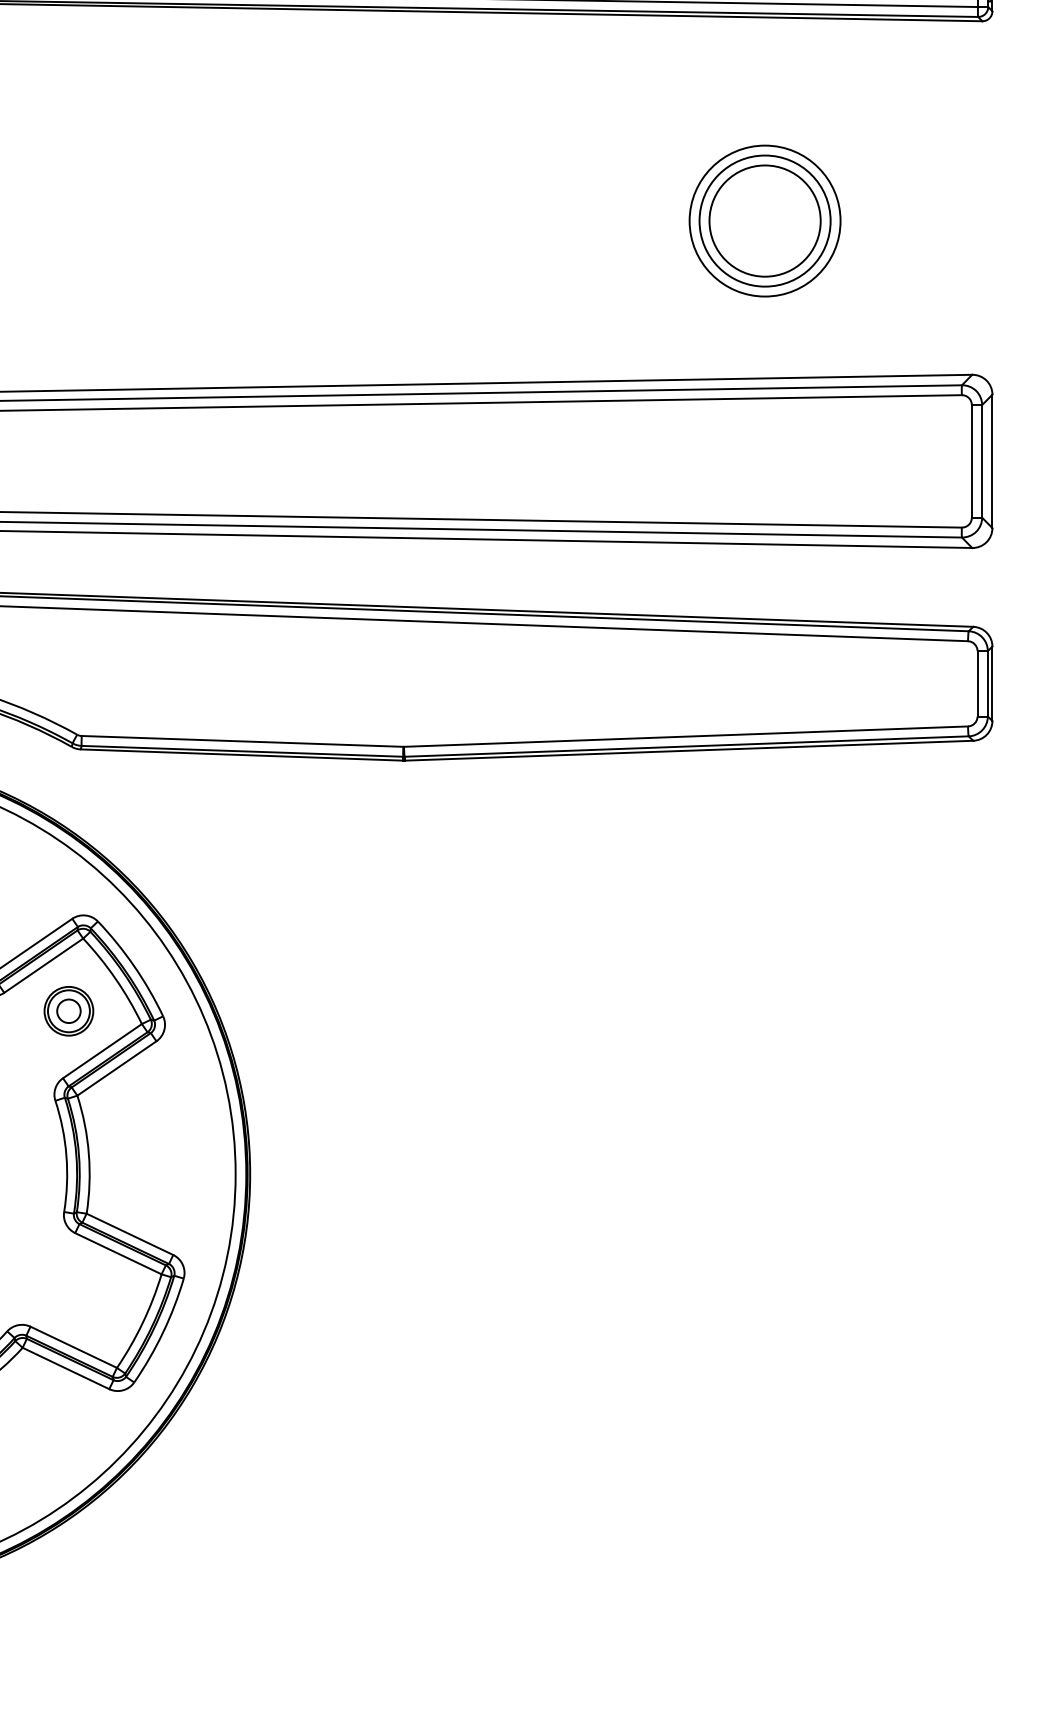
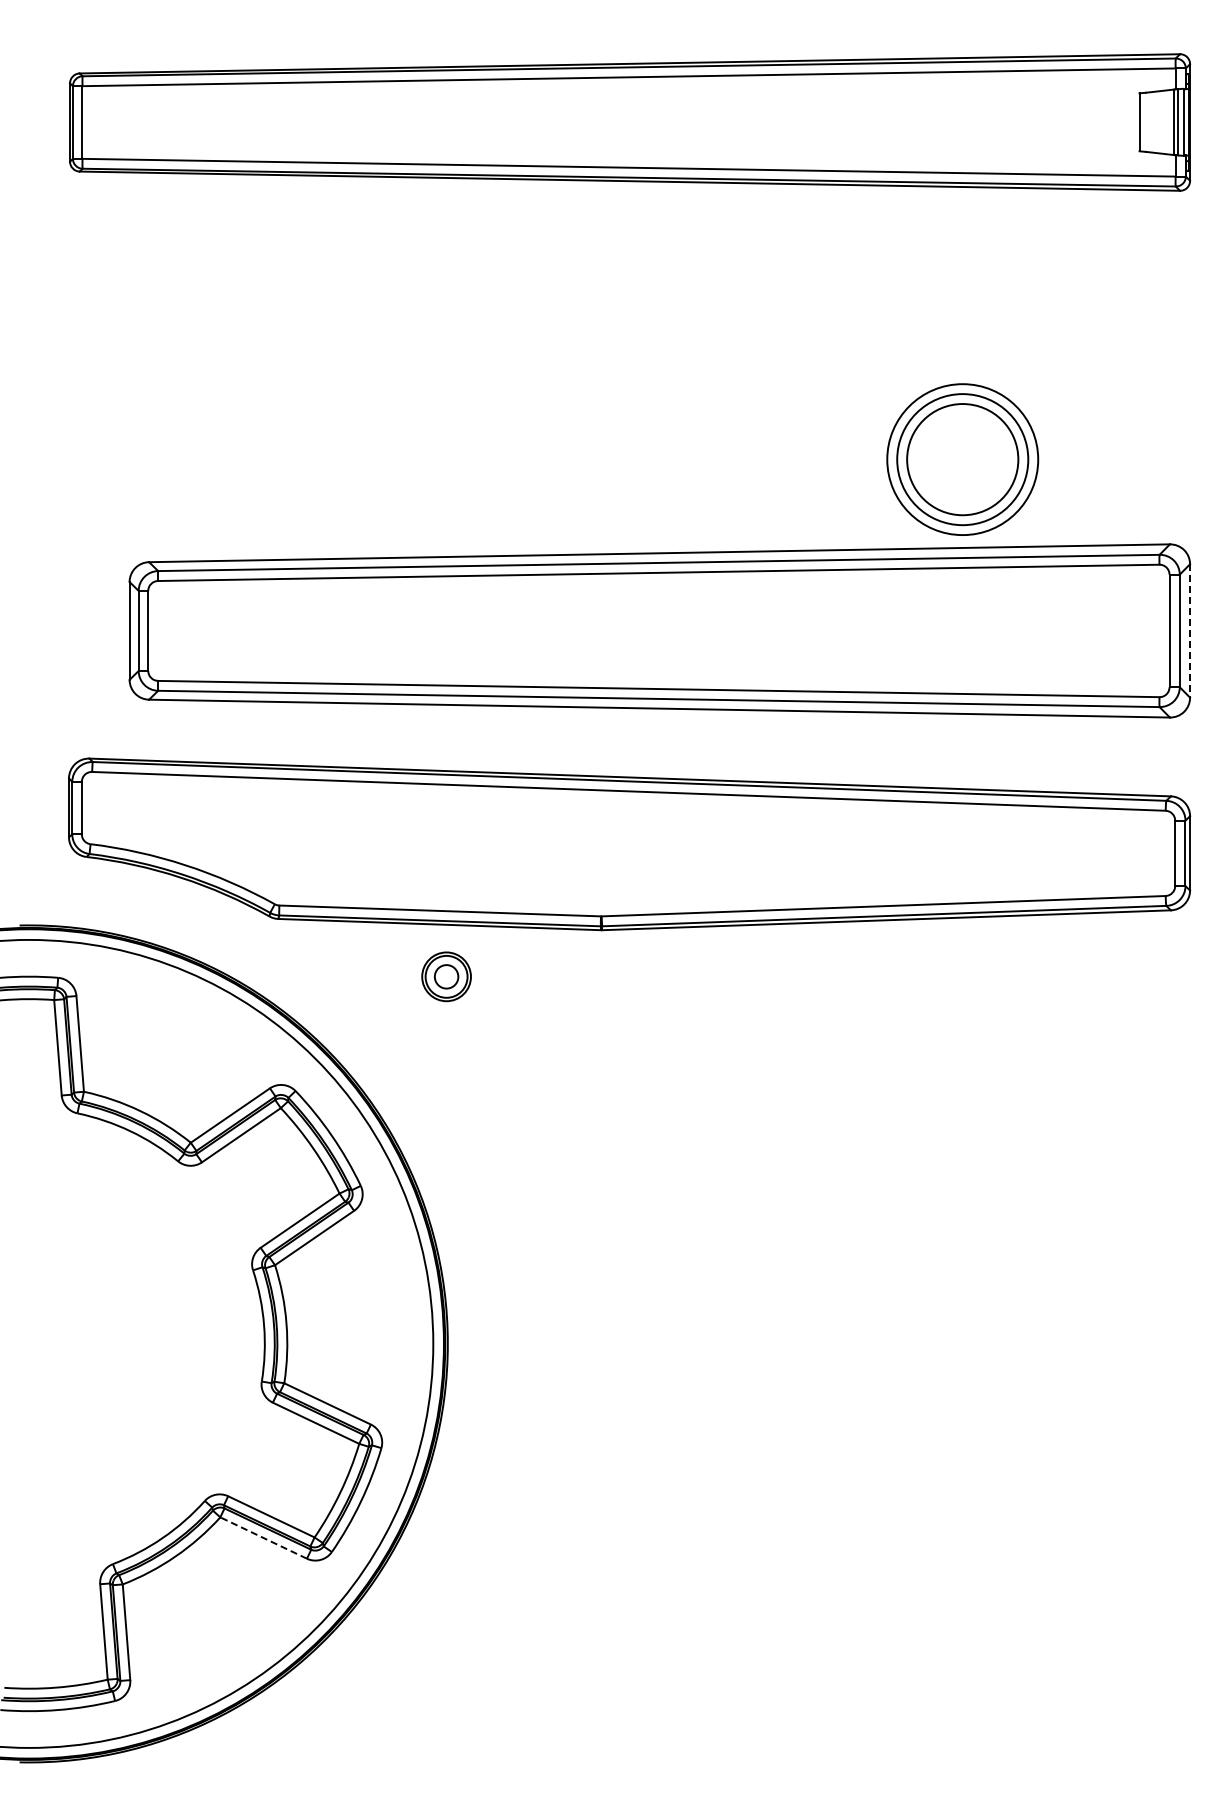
part: (764, 220) -> (962, 459), moved
line: (992, 460) -> (1190, 630), solid -> dashed
part: (68, 1010) -> (446, 976), moved
line: (65, 1368) -> (263, 1538), solid -> dashed

